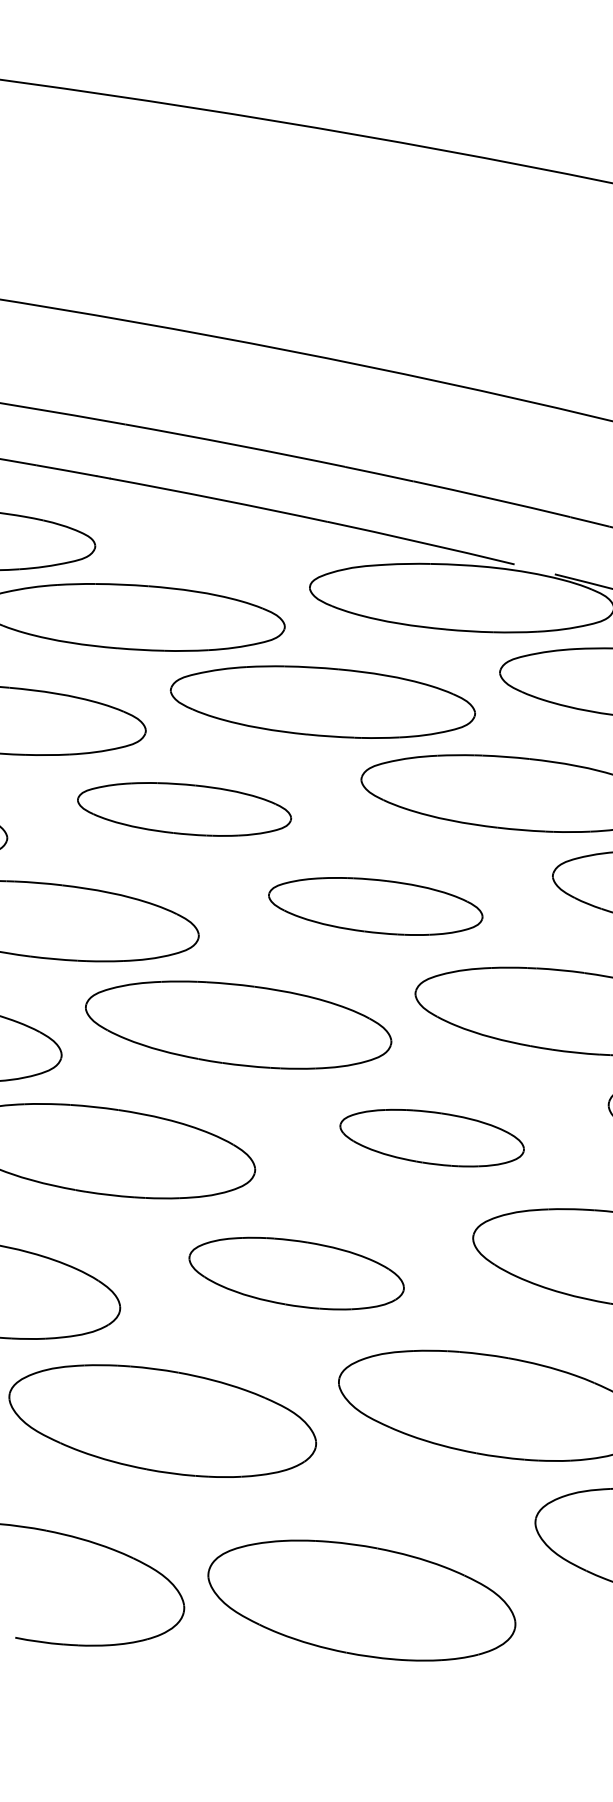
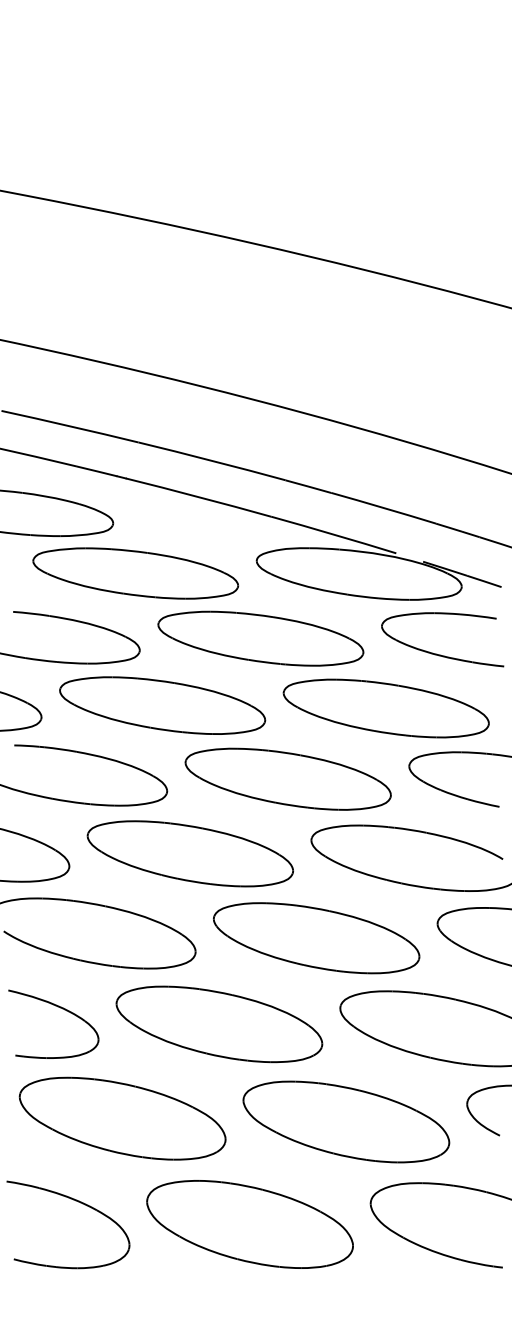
part: (184, 809) -> (162, 705), size x1.43
part: (374, 905) -> (287, 778), size x1.43
part: (431, 1138) -> (316, 938), size x1.67
part: (296, 1273) -> (219, 1024), size x1.43
part: (361, 1600) -> (249, 1224), moved

